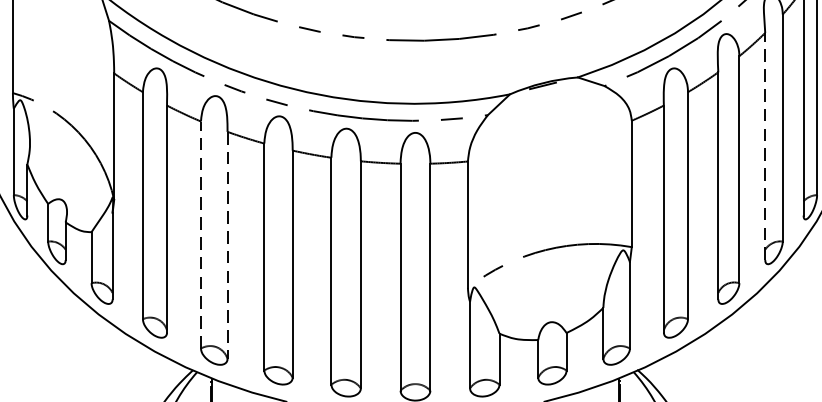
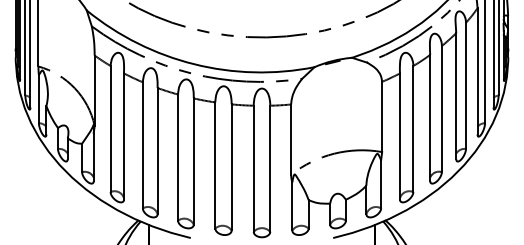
line: (765, 145) -> (456, 95), dashed -> solid
line: (200, 233) -> (142, 144), dashed -> solid
line: (227, 246) -> (157, 151), dashed -> solid

